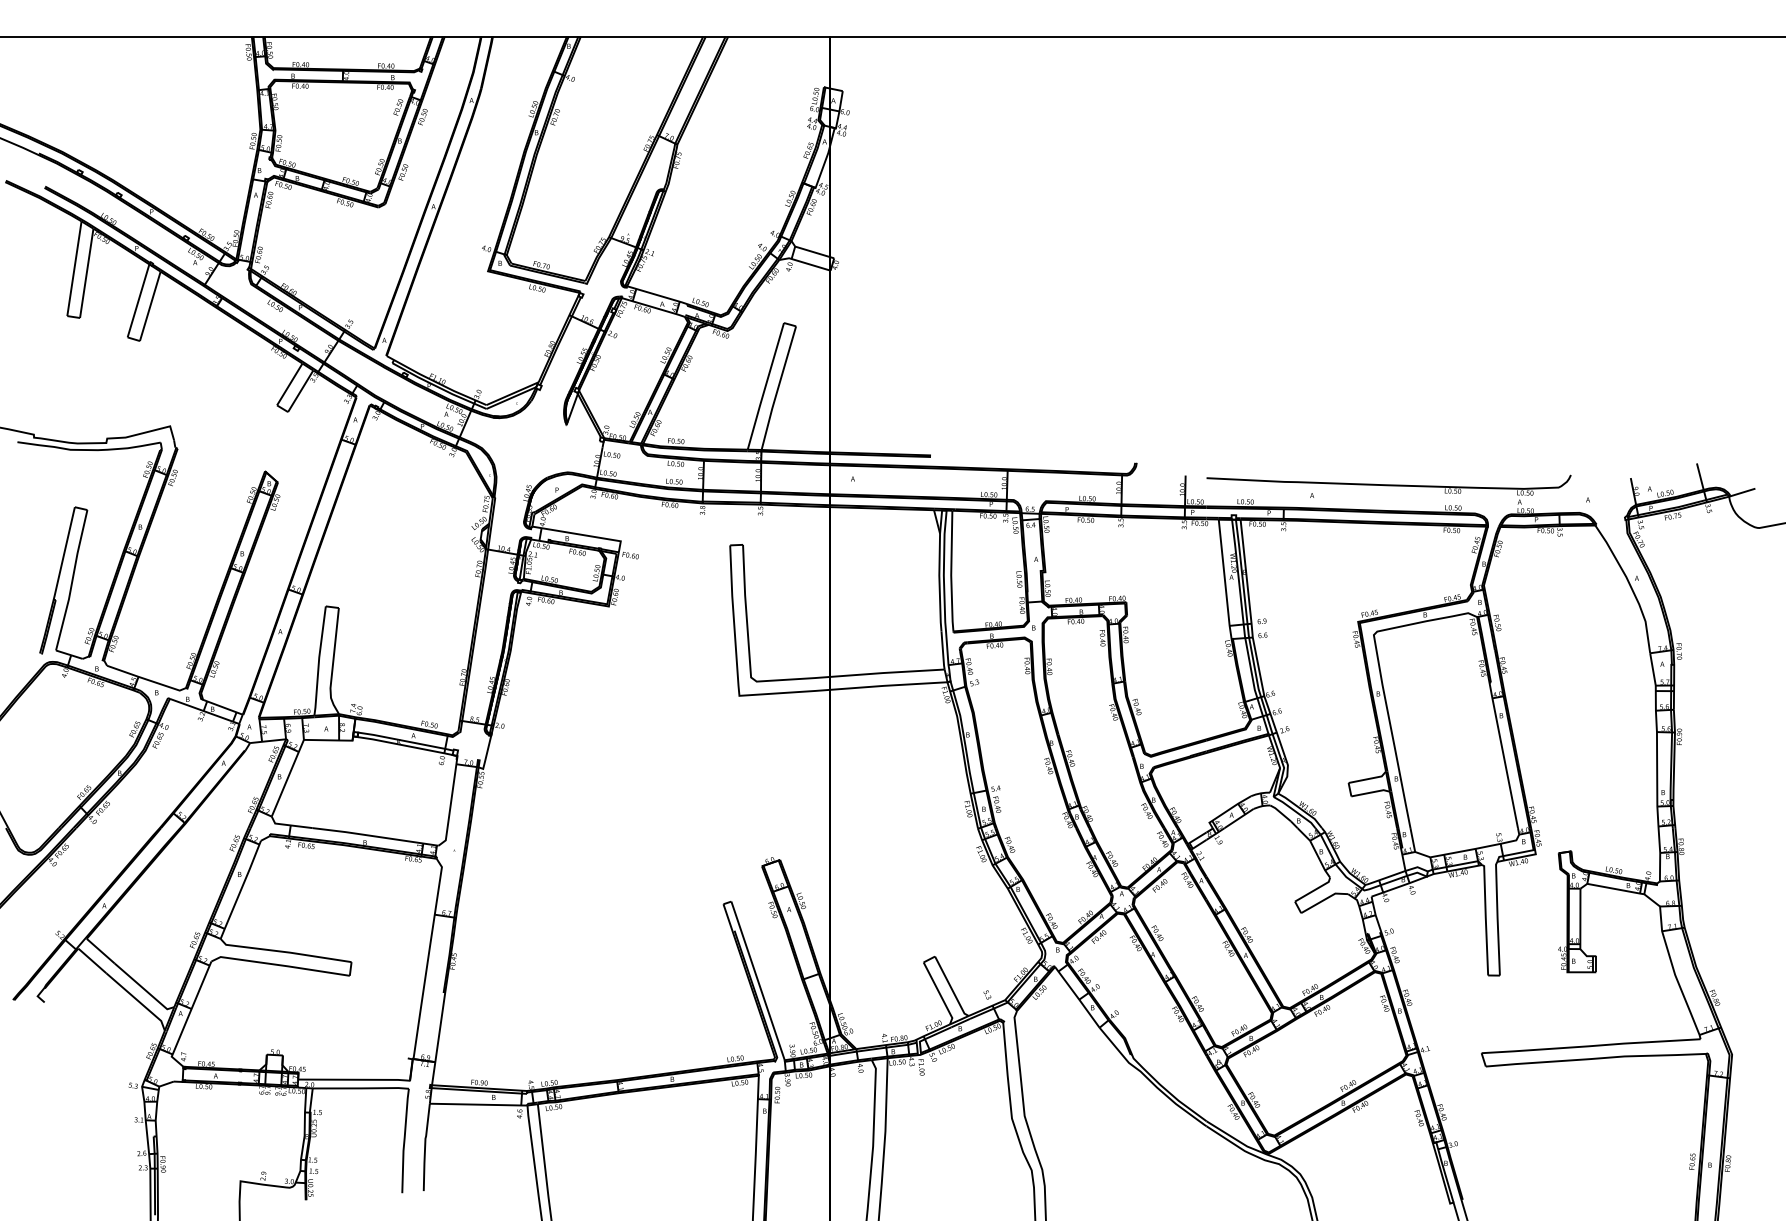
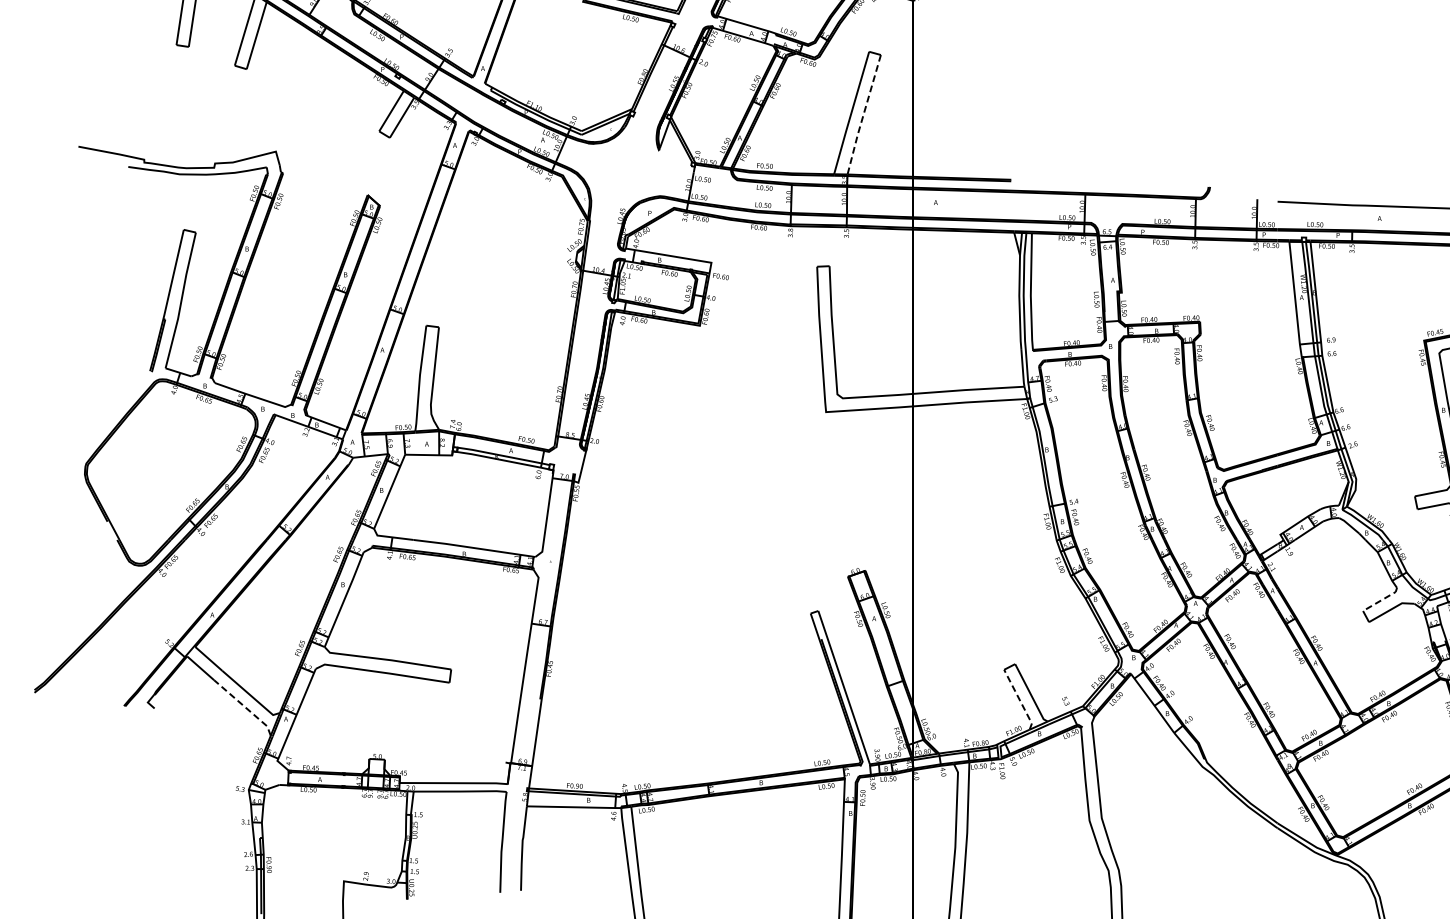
line: (778, 388) -> (863, 115), solid -> dashed
line: (1314, 890) -> (1381, 600), solid -> dashed
line: (939, 993) -> (1019, 699), solid -> dashed
line: (137, 1000) -> (244, 706), solid -> dashed

